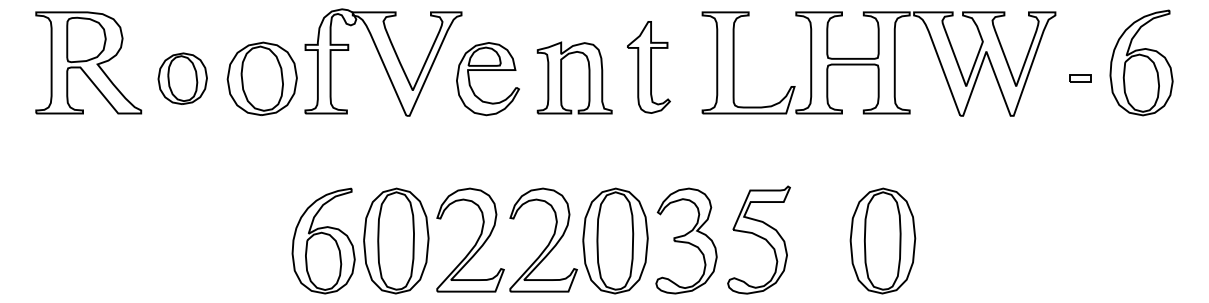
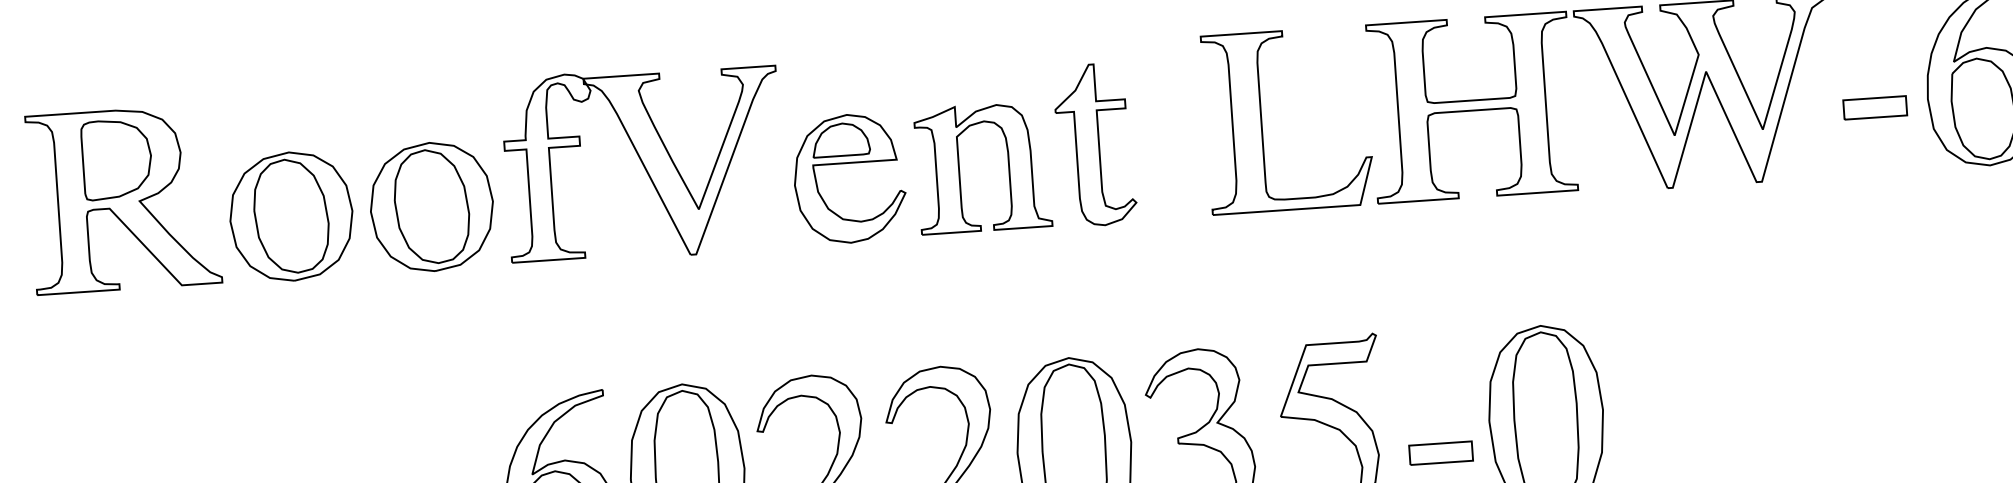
part: (648, 67) -> (1094, 145), moved
part: (487, 70) -> (847, 163), moved
part: (182, 78) -> (291, 215), size x1.43
part: (1080, 78) -> (1875, 107), size x1.67
part: (821, 256) -> (1439, 453), added

